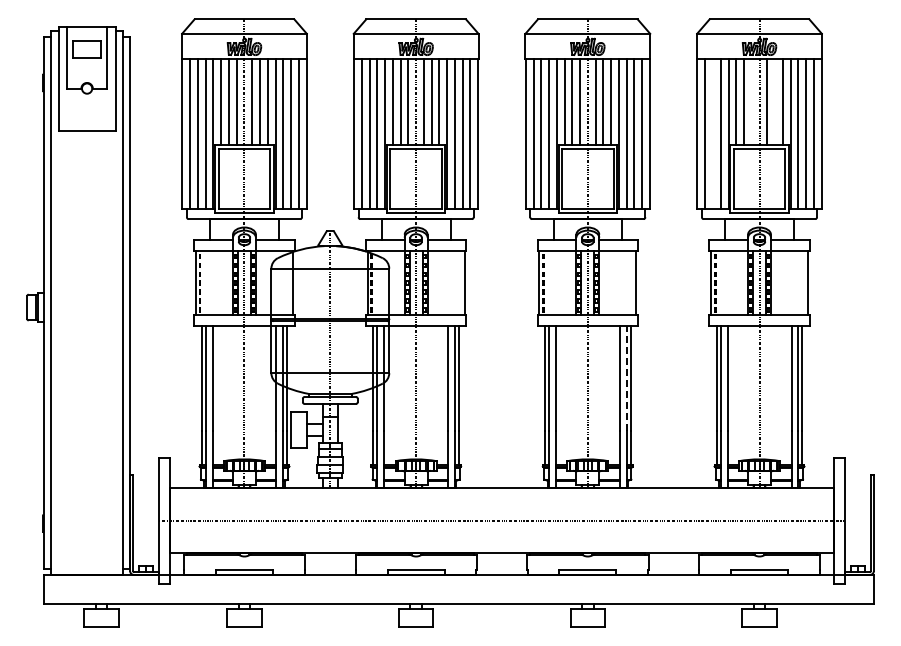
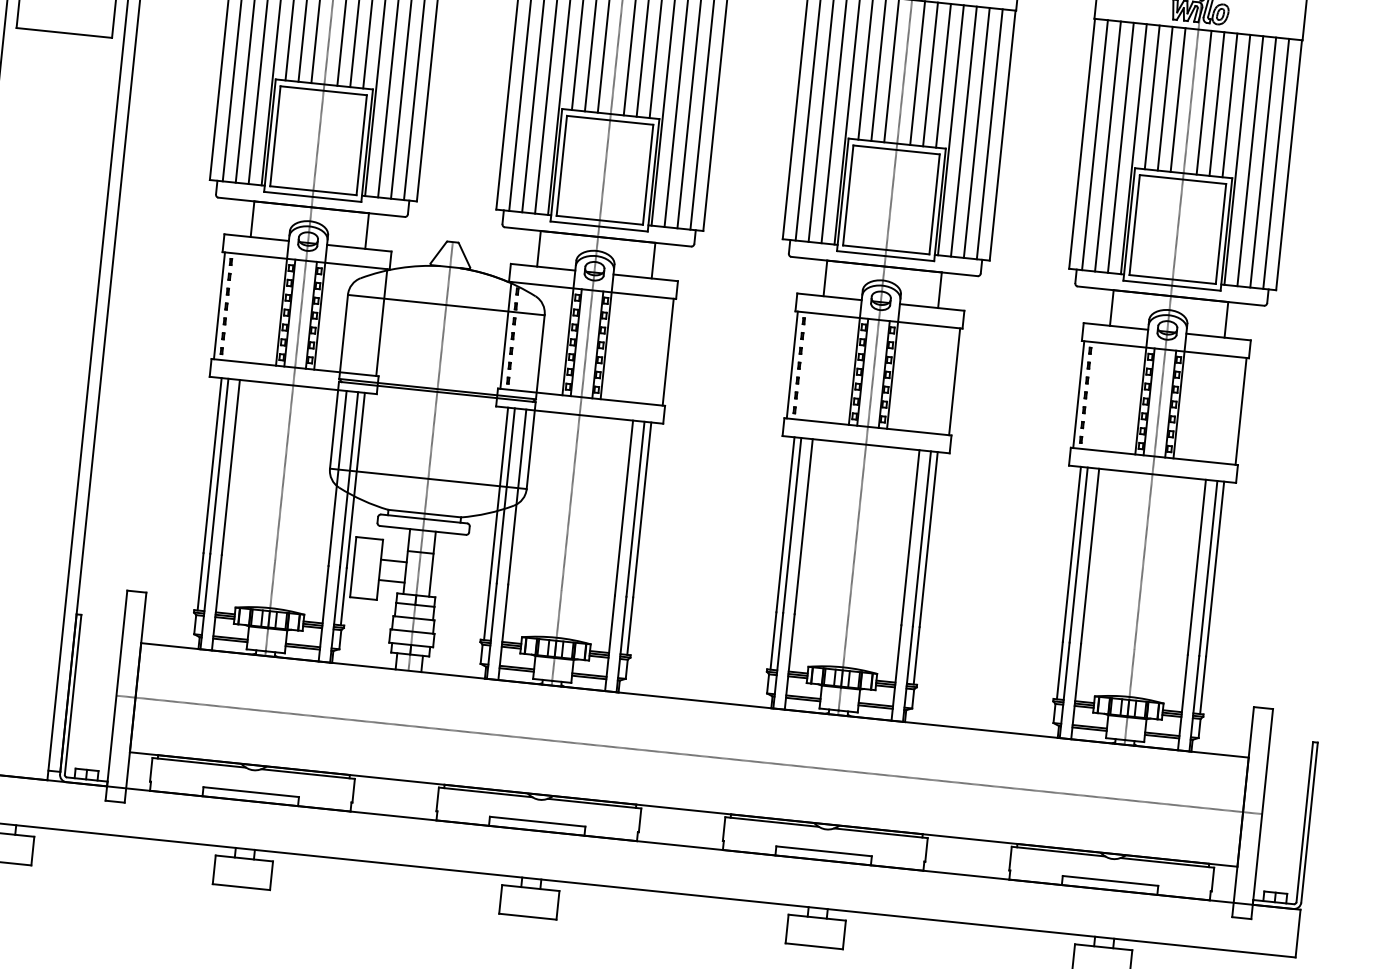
line: (751, 102) -> (1177, 100), added
line: (775, 102) -> (1217, 104), added
line: (712, 134) -> (1107, 146), added
line: (626, 377) -> (921, 537), dashed -> solid

